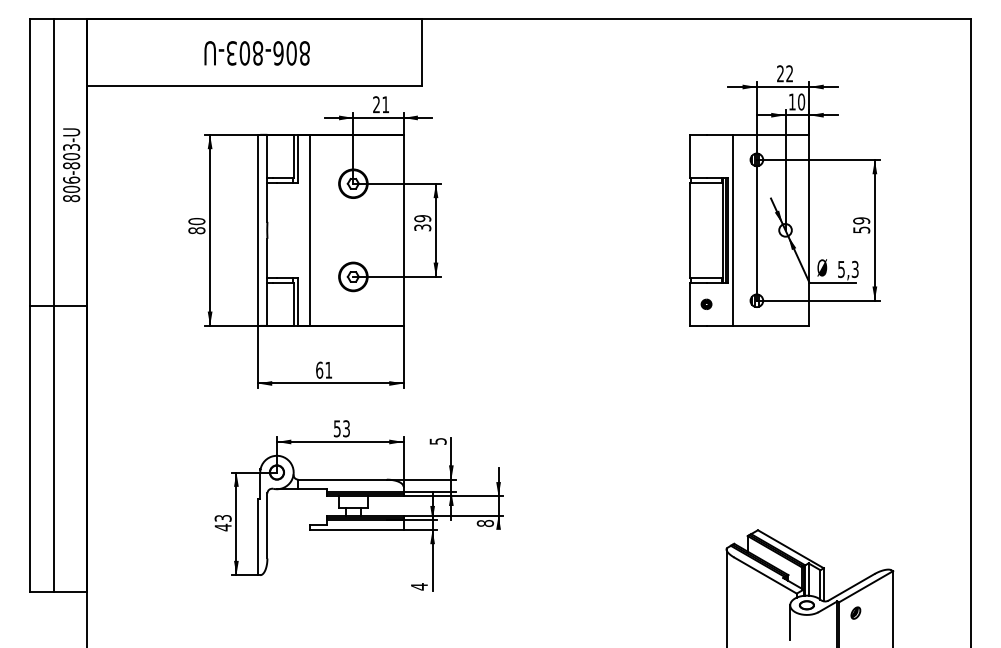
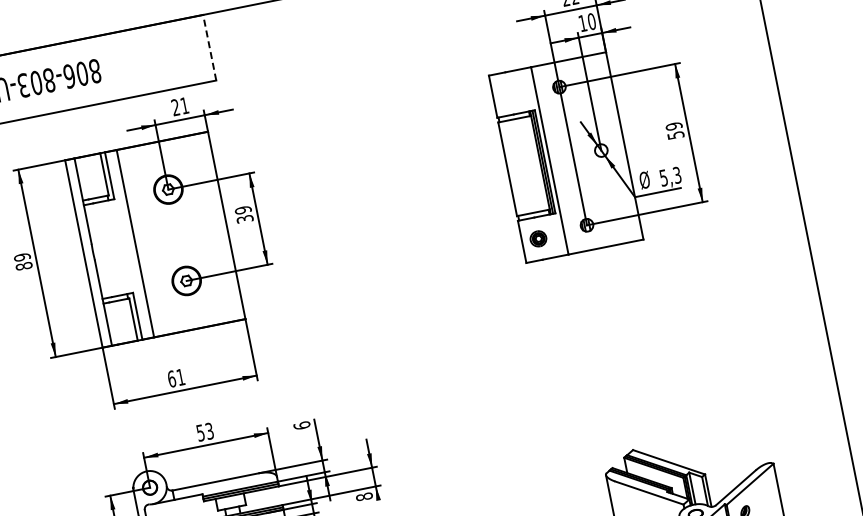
line: (421, 52) -> (209, 47), solid -> dashed
text: (196, 221) -> (21, 257), 80 -> 89
part: (706, 303) -> (538, 237), size x1.6
text: (437, 440) -> (301, 424), 5 -> 6

